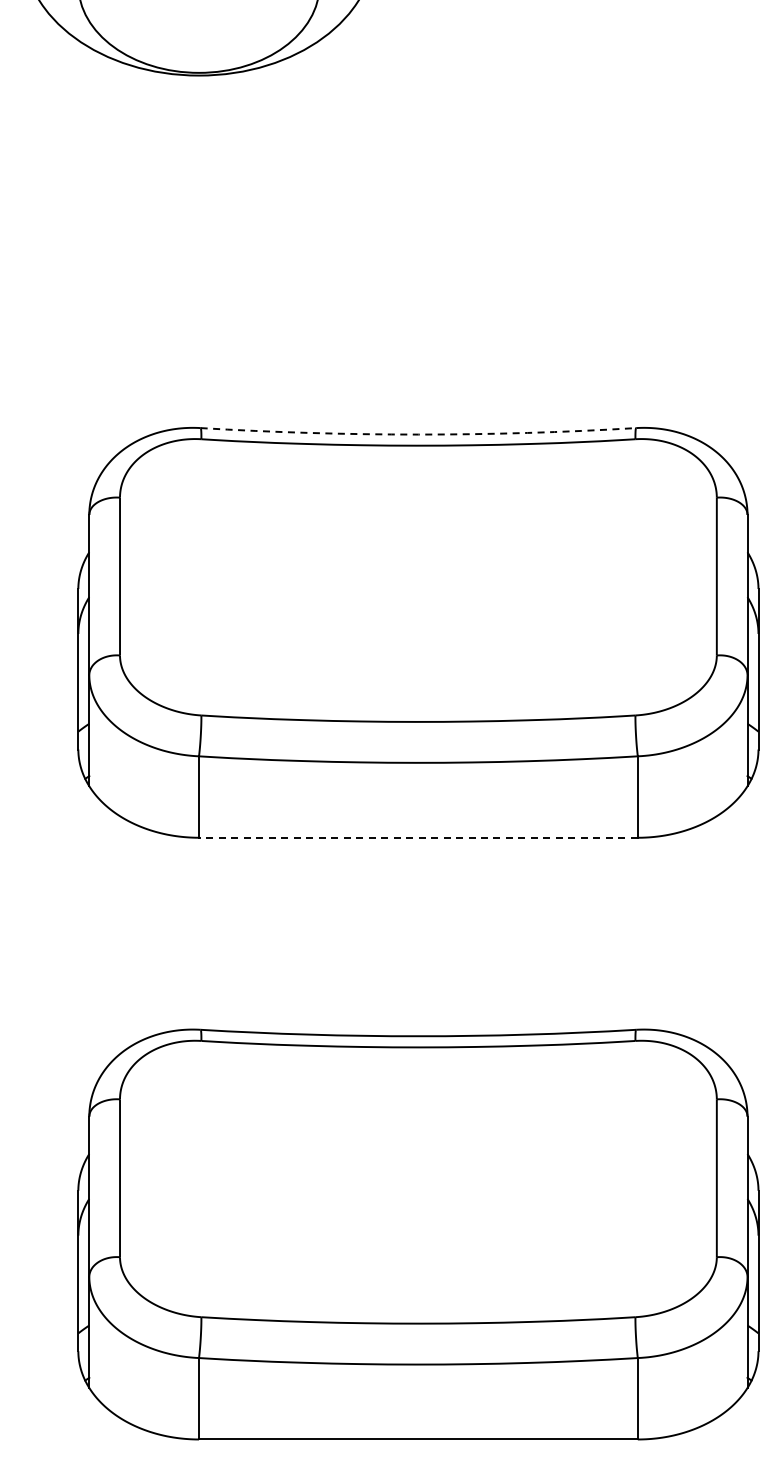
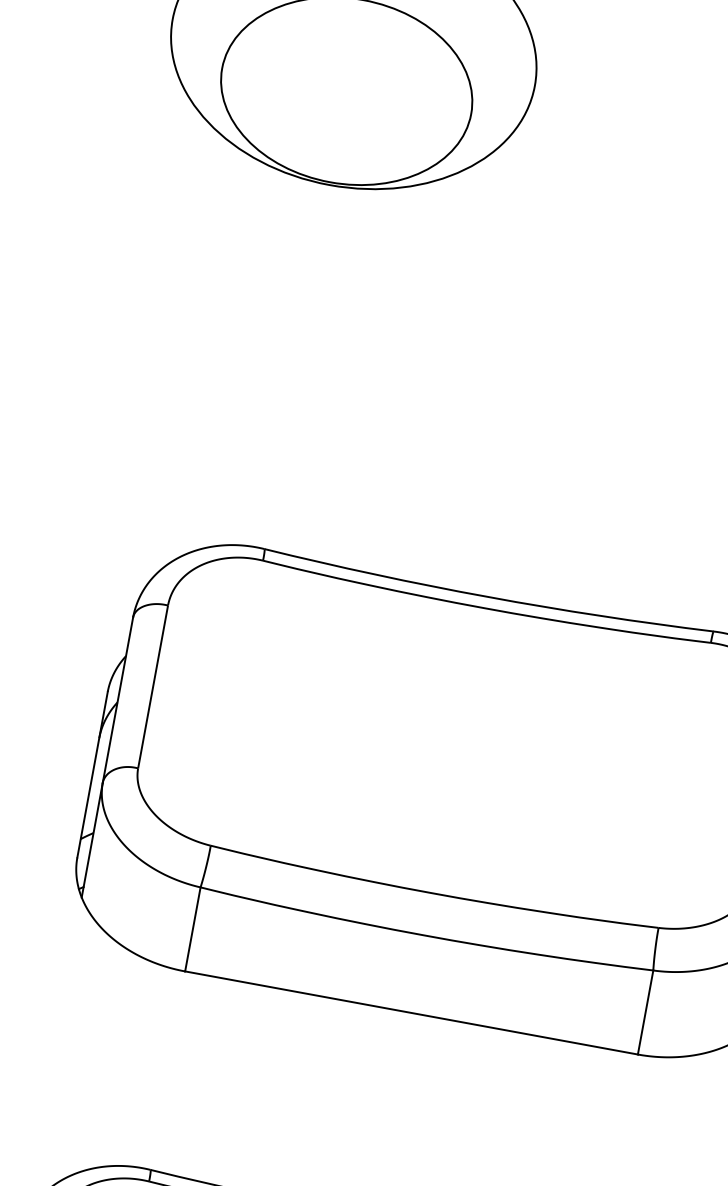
line: (418, 434) -> (487, 596), dashed -> solid
line: (417, 837) -> (410, 1012), dashed -> solid

